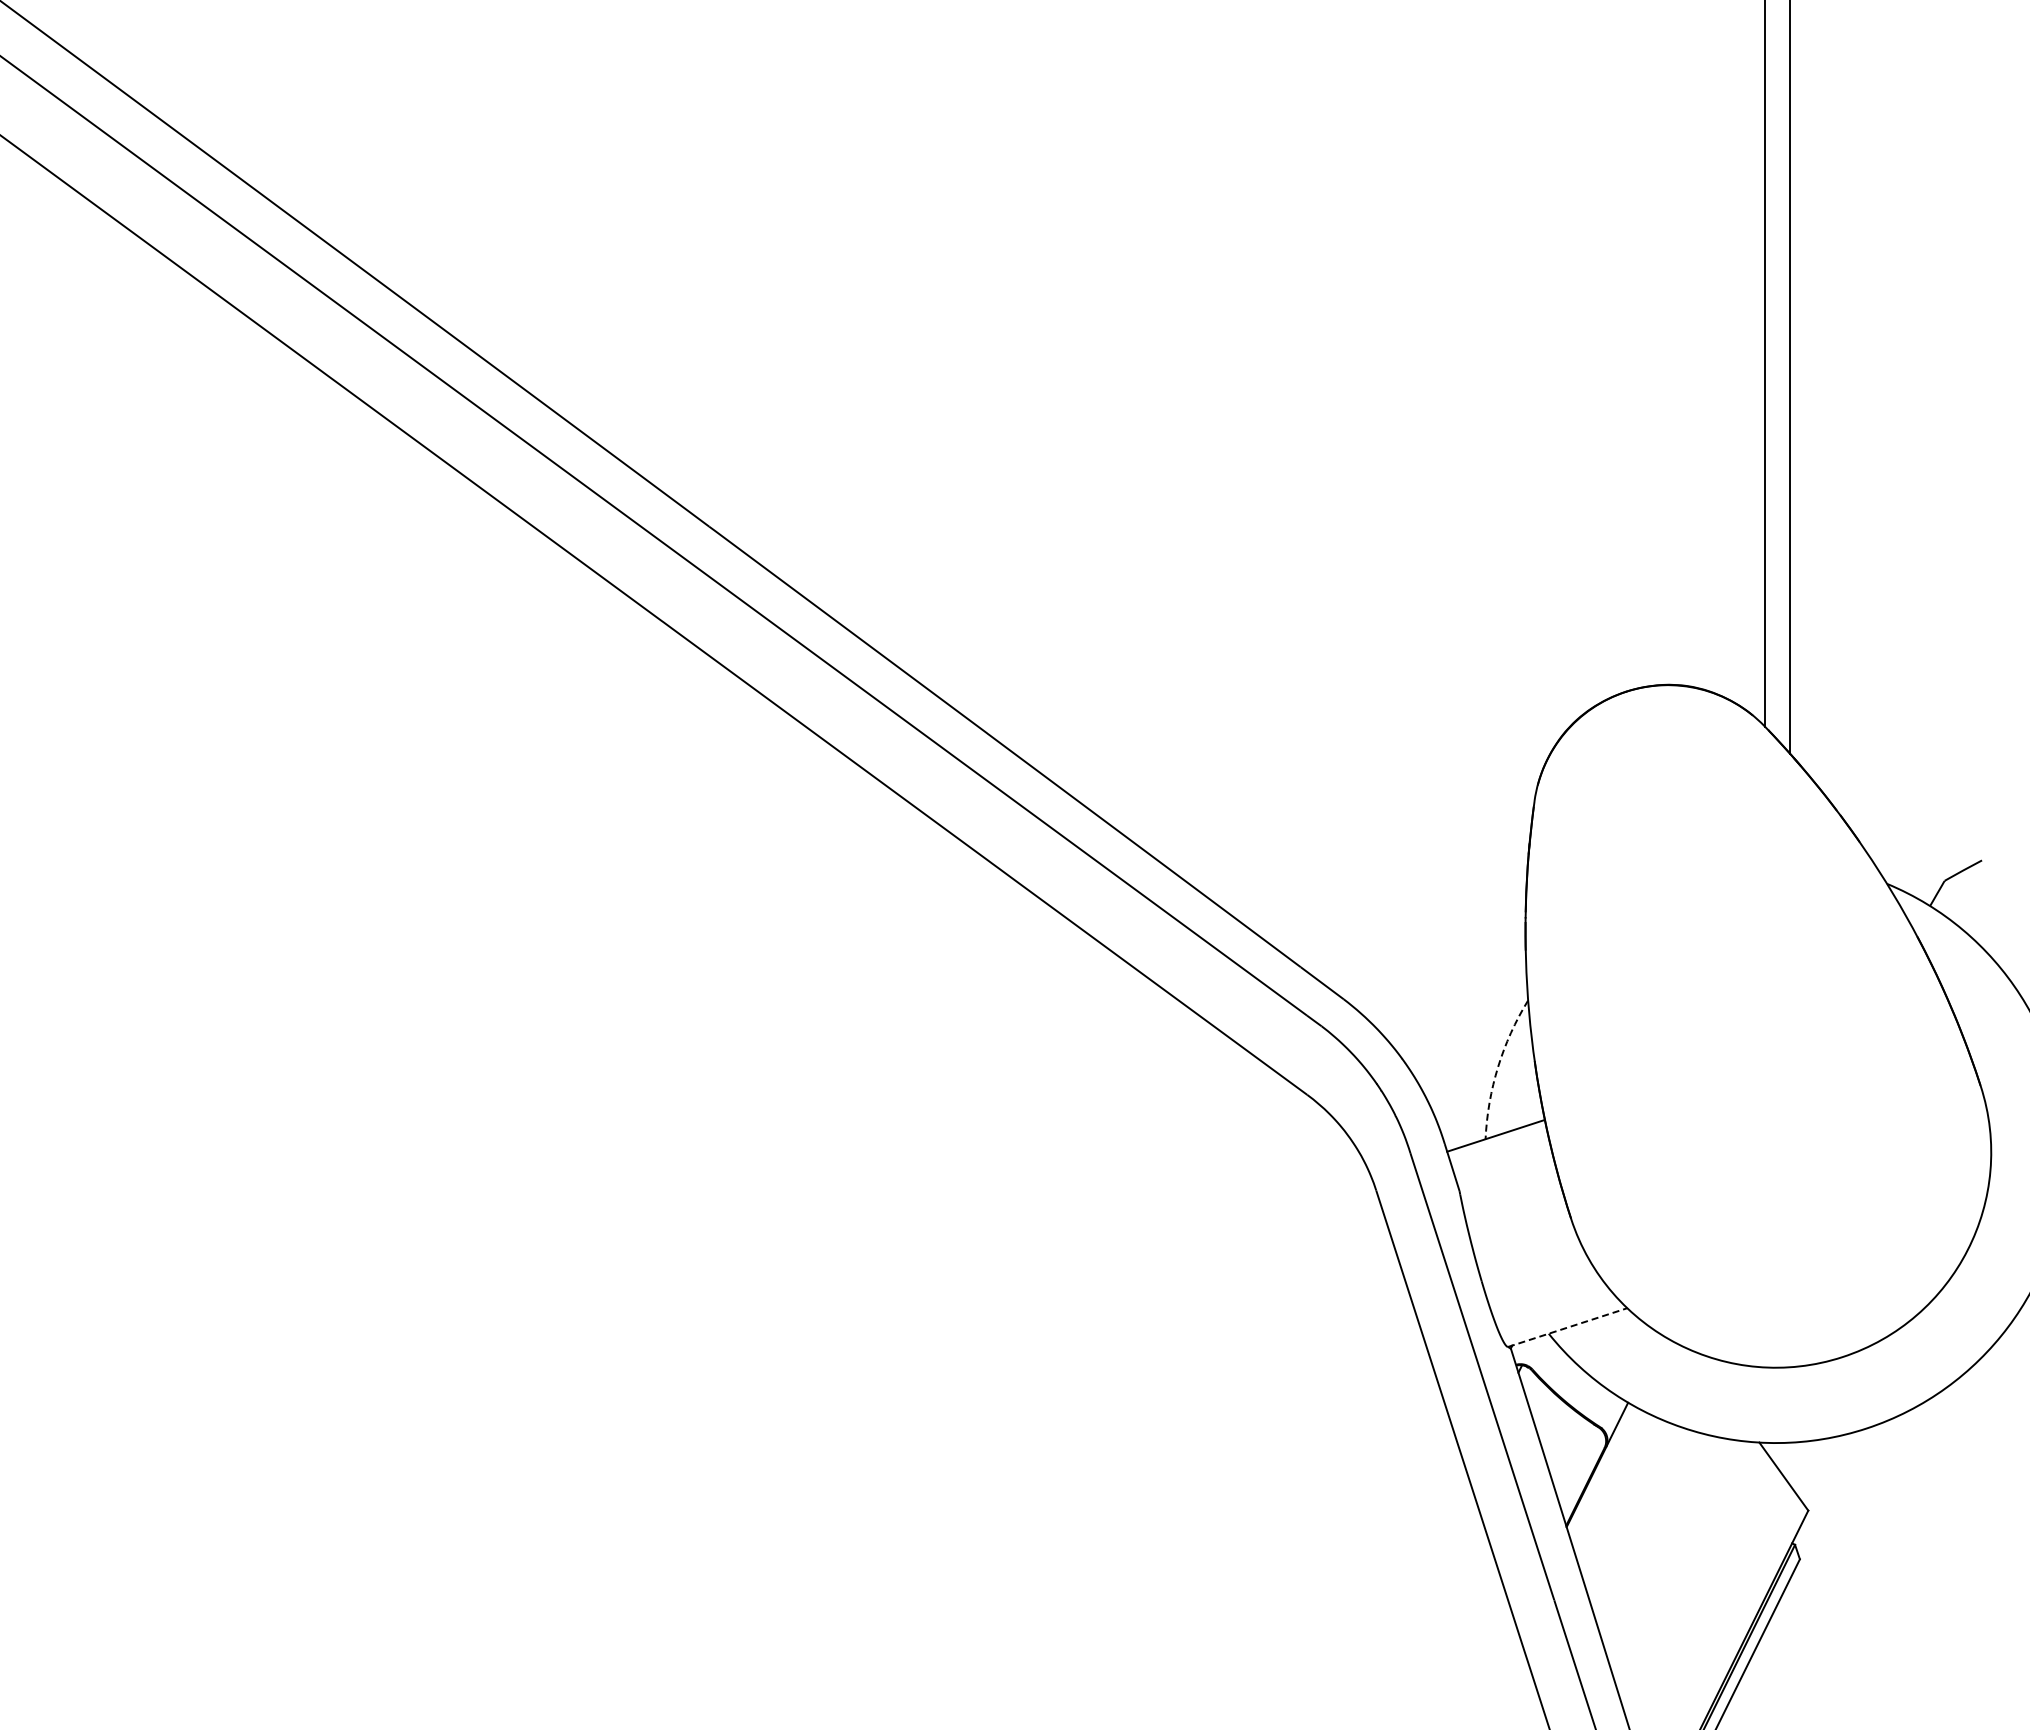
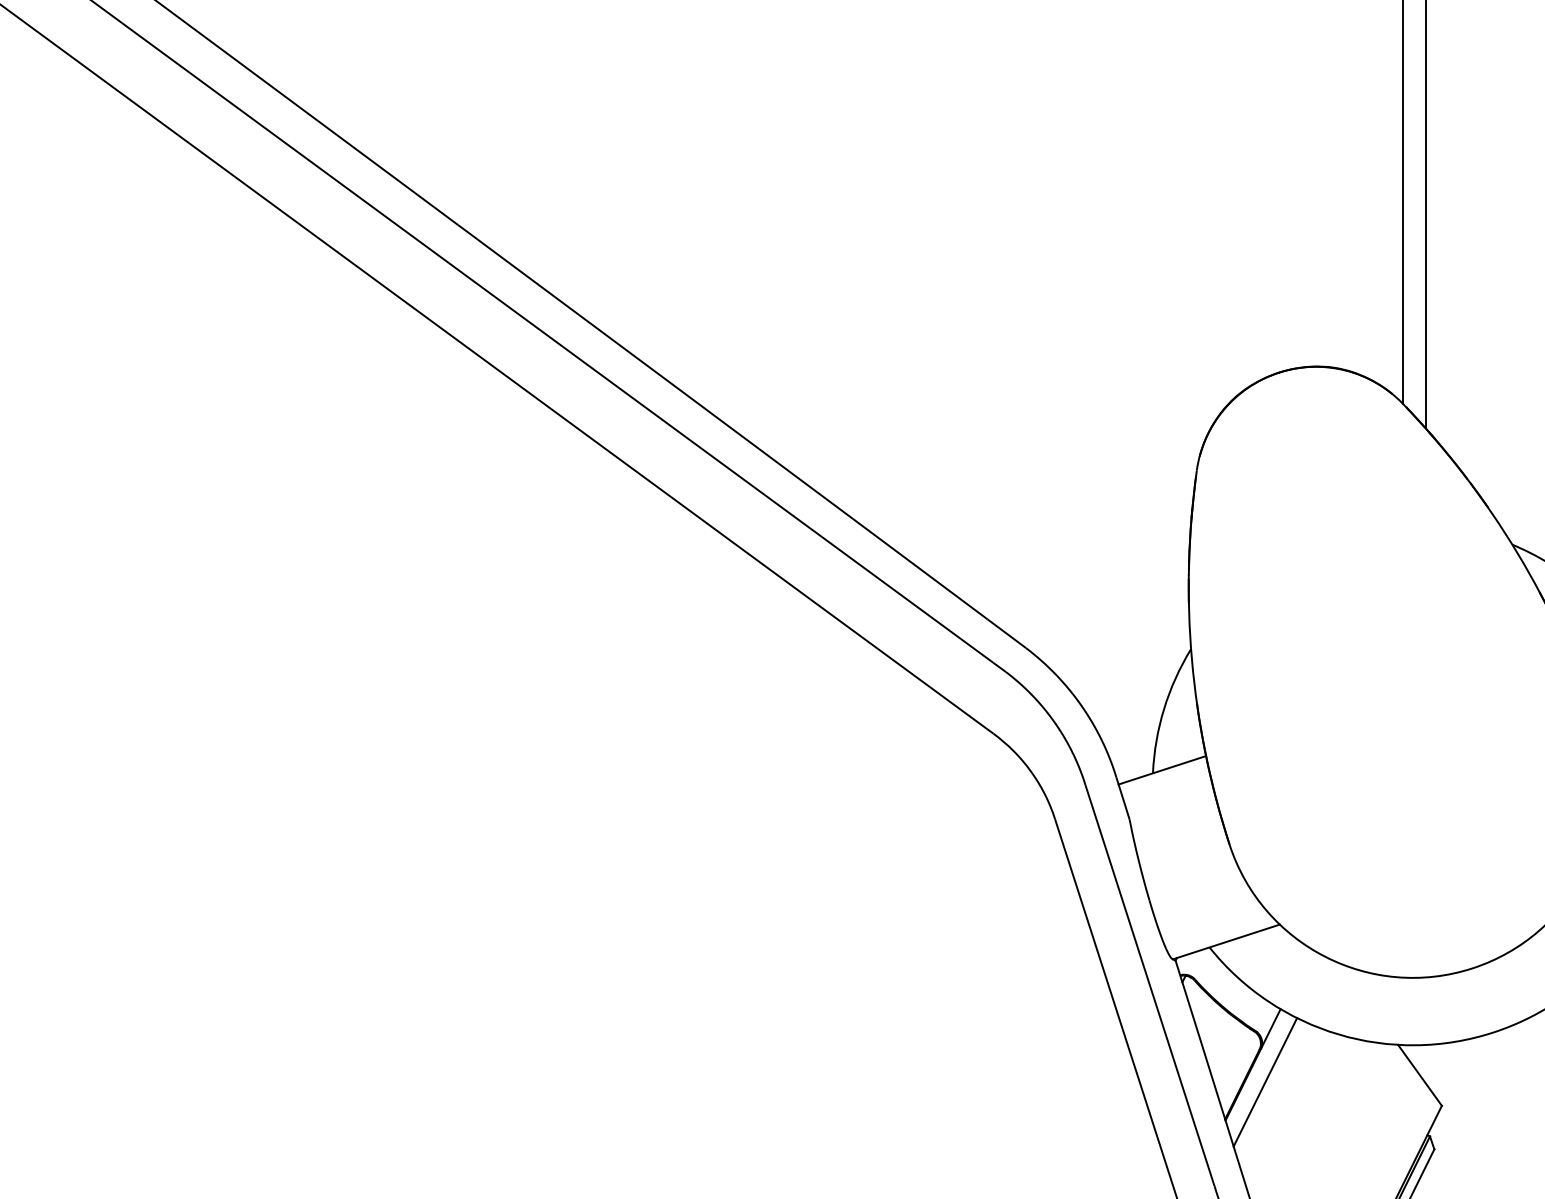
arc: (1498, 1067) -> (1164, 709), dashed -> solid
line: (1567, 1327) -> (1226, 941), dashed -> solid
line: (1610, 1484) -> (1264, 1082), added

